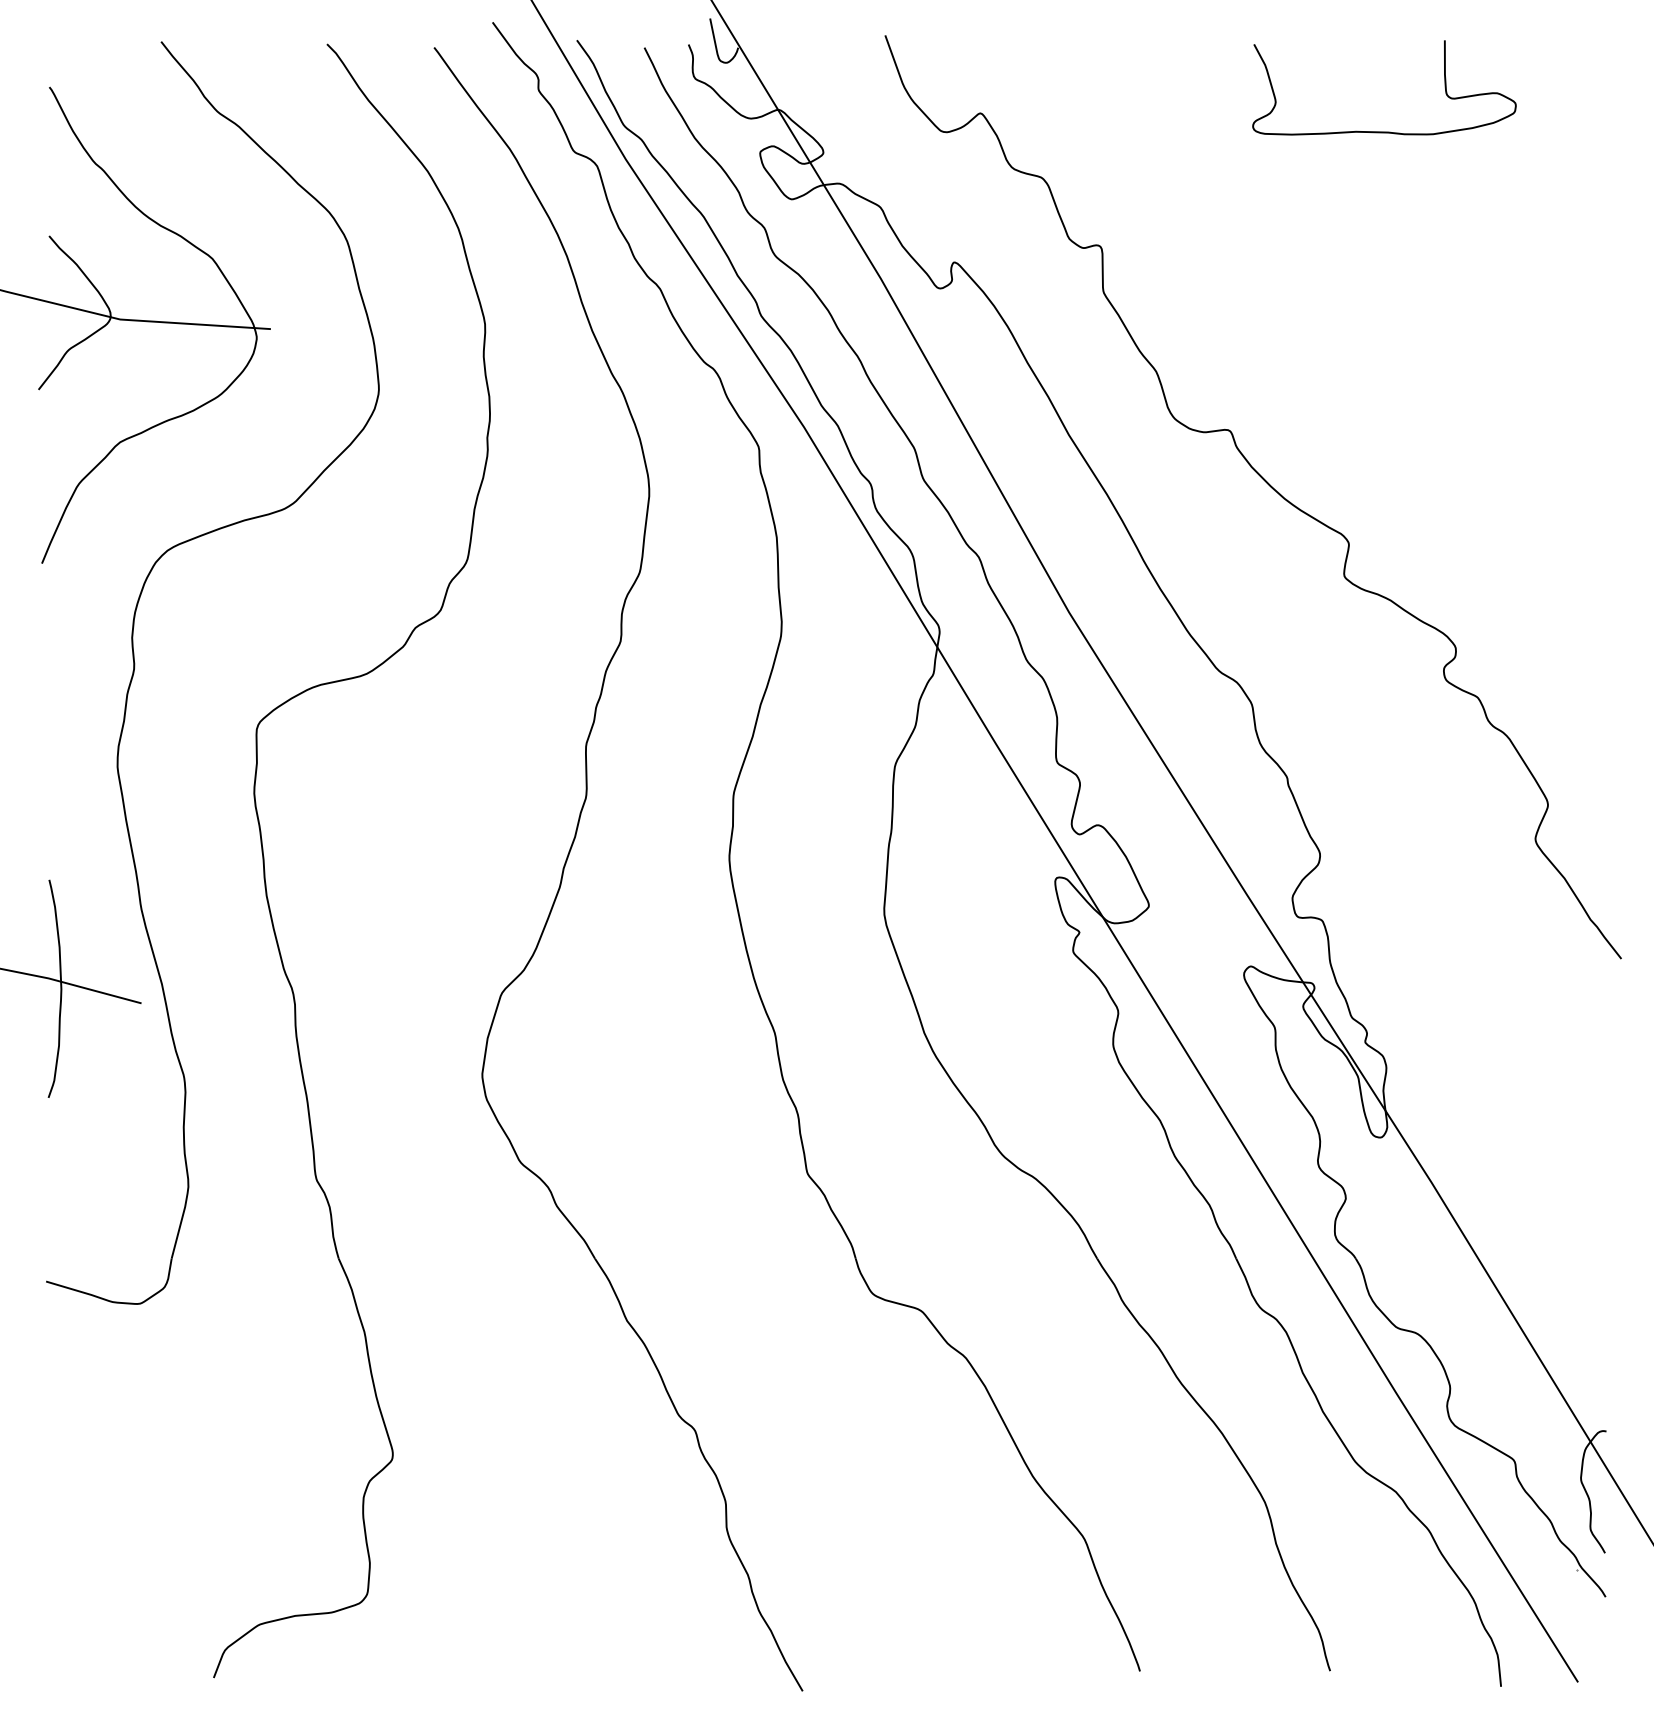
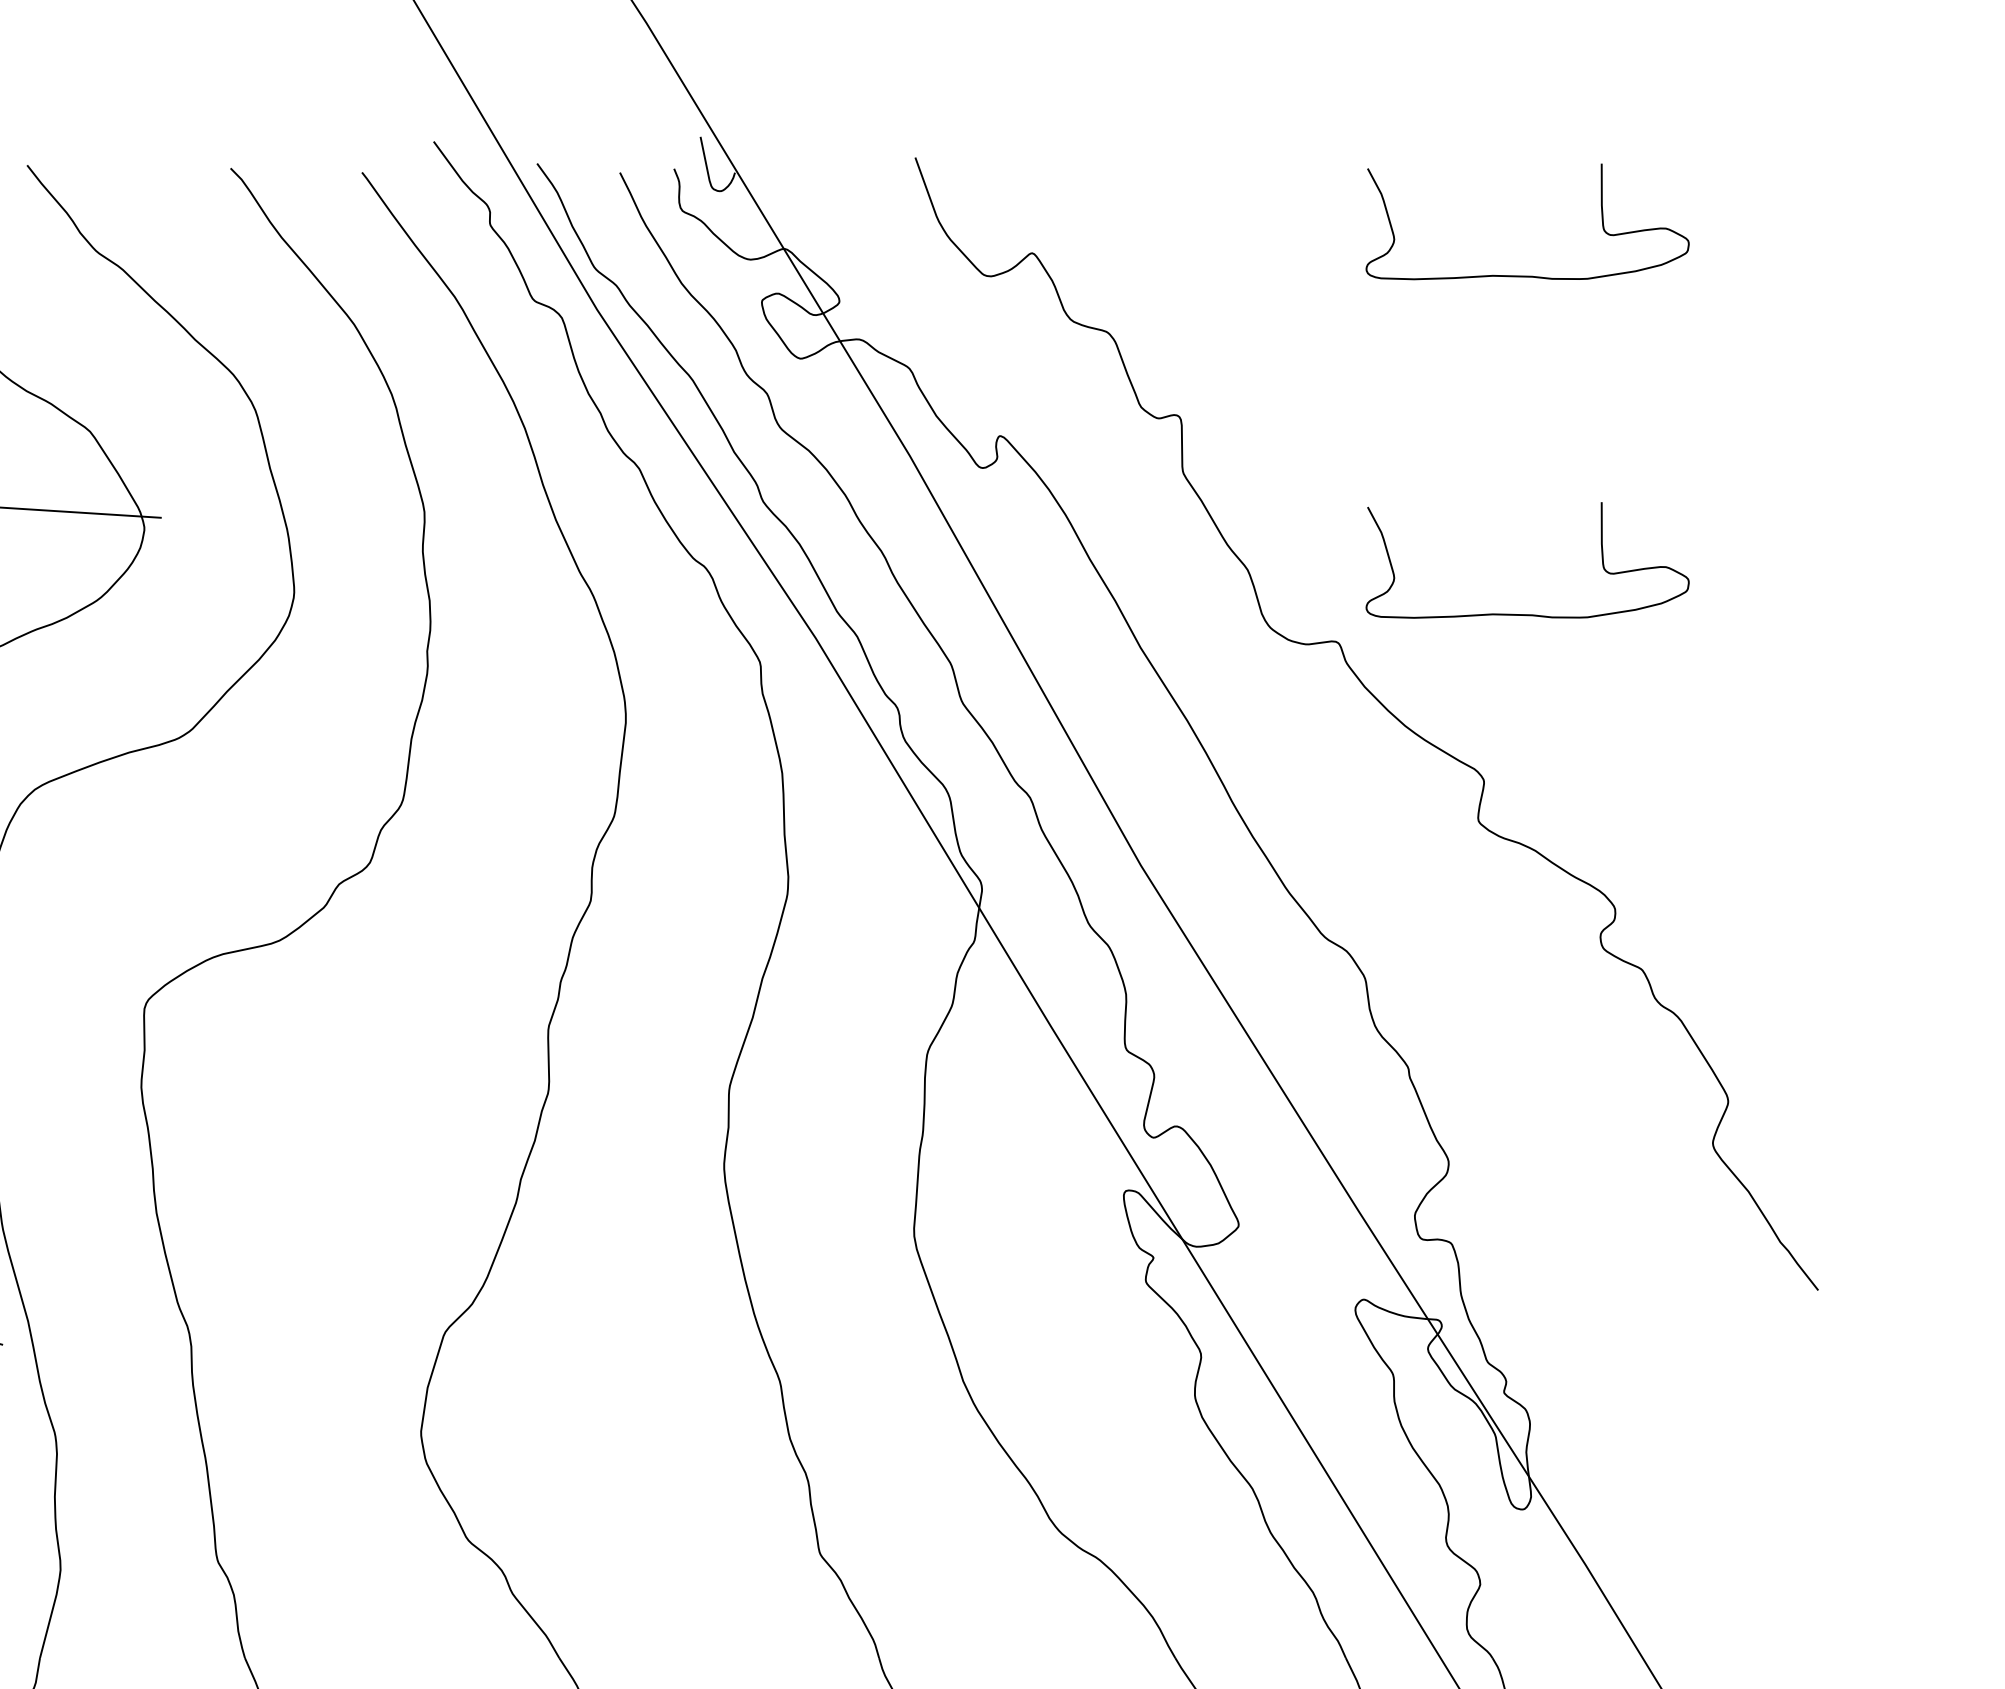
curve: (1384, 407) -> (1527, 613), added

